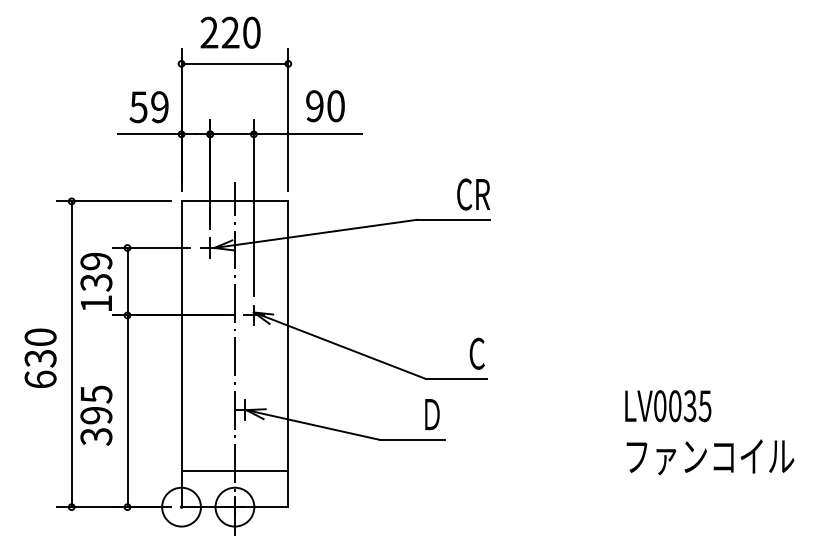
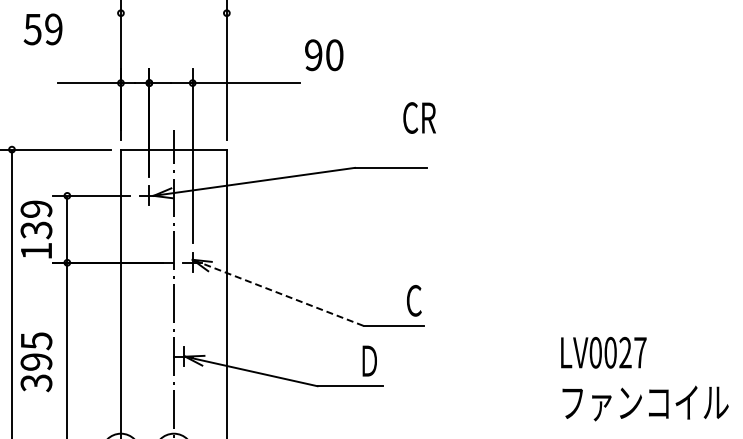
line: (234, 63) -> (173, 12), removed
text: (325, 106) -> (324, 55), moved
text: (148, 107) -> (42, 29), moved
text: (473, 194) -> (419, 118), moved
line: (339, 345) -> (277, 292), solid -> dashed
text: (697, 406) -> (632, 353), LV0035 -> LV0027
line: (234, 470) -> (173, 416), removed

